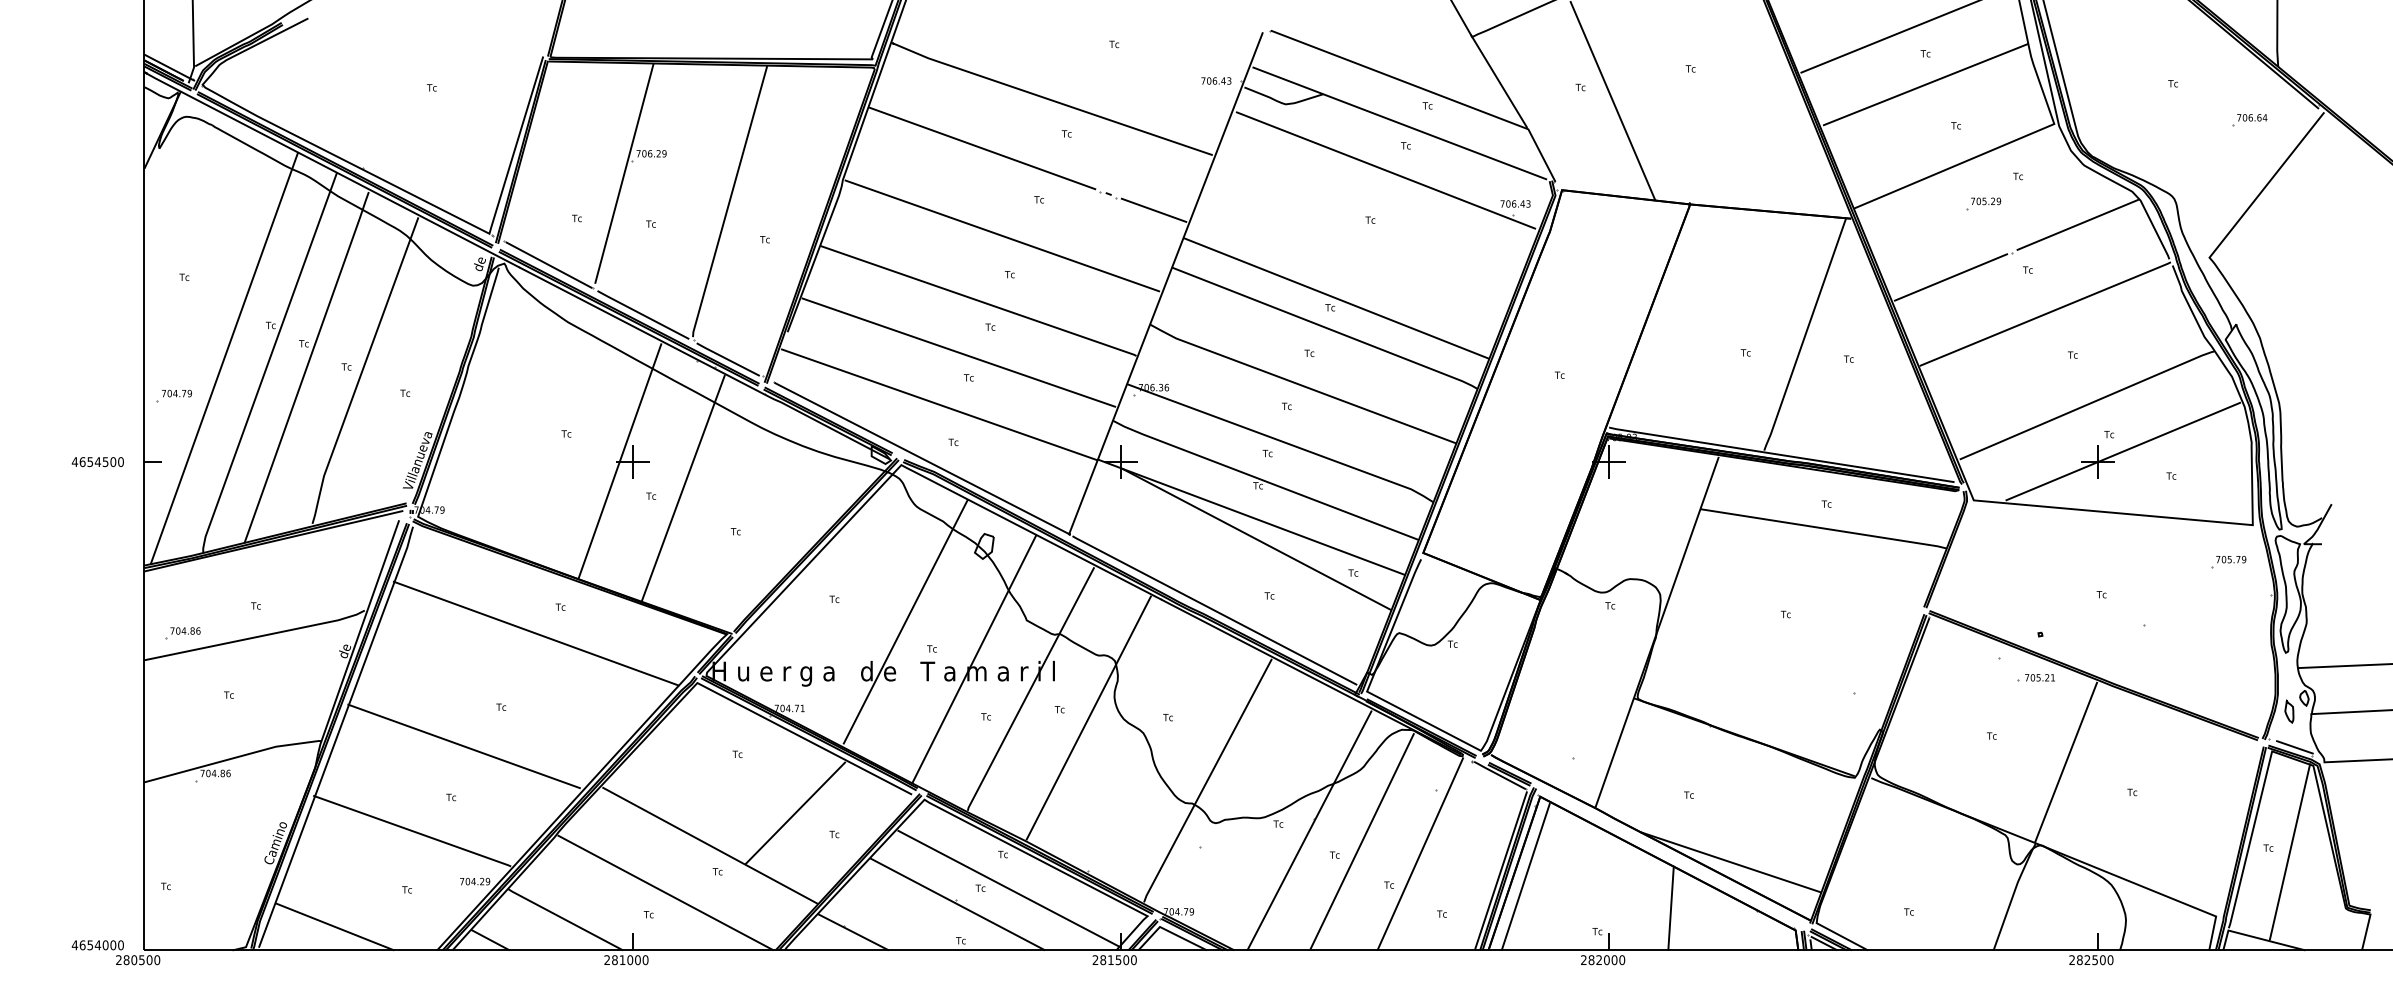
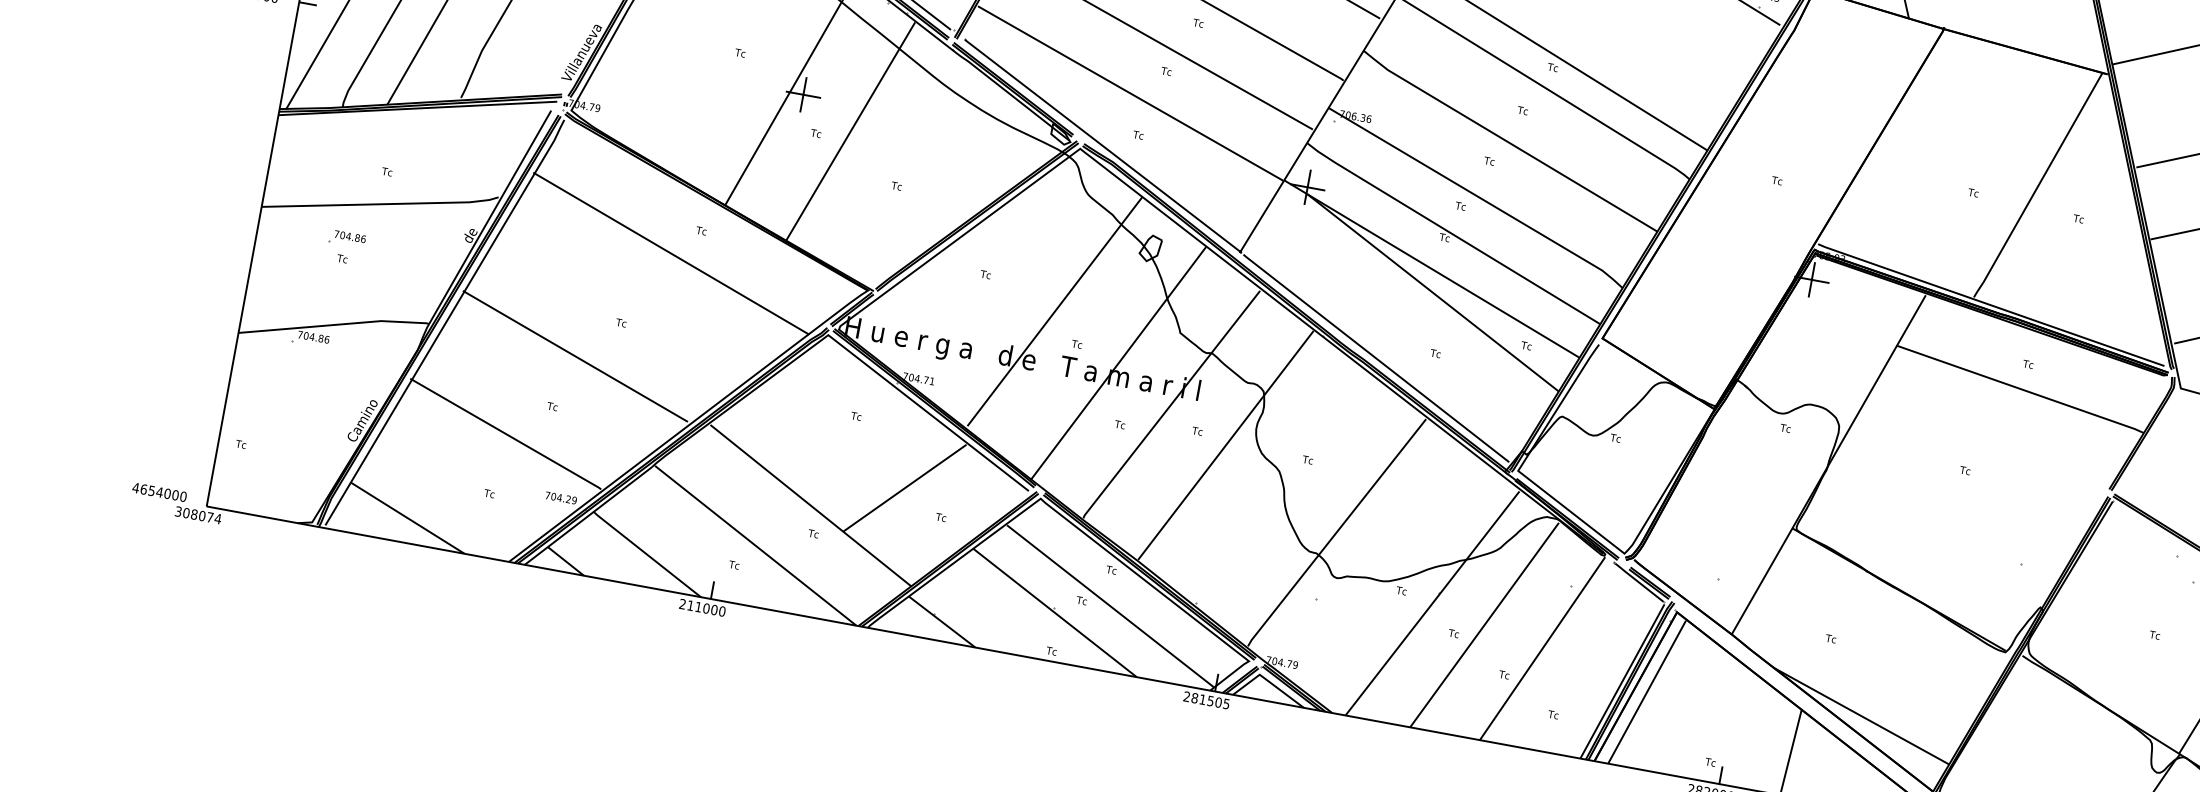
part: (182, 633) -> (346, 238), moved
text: (138, 960) -> (198, 515), 280500 -> 308074
text: (614, 960) -> (690, 605), 281000 -> 211000
text: (1133, 960) -> (1226, 704), 281500 -> 281505

